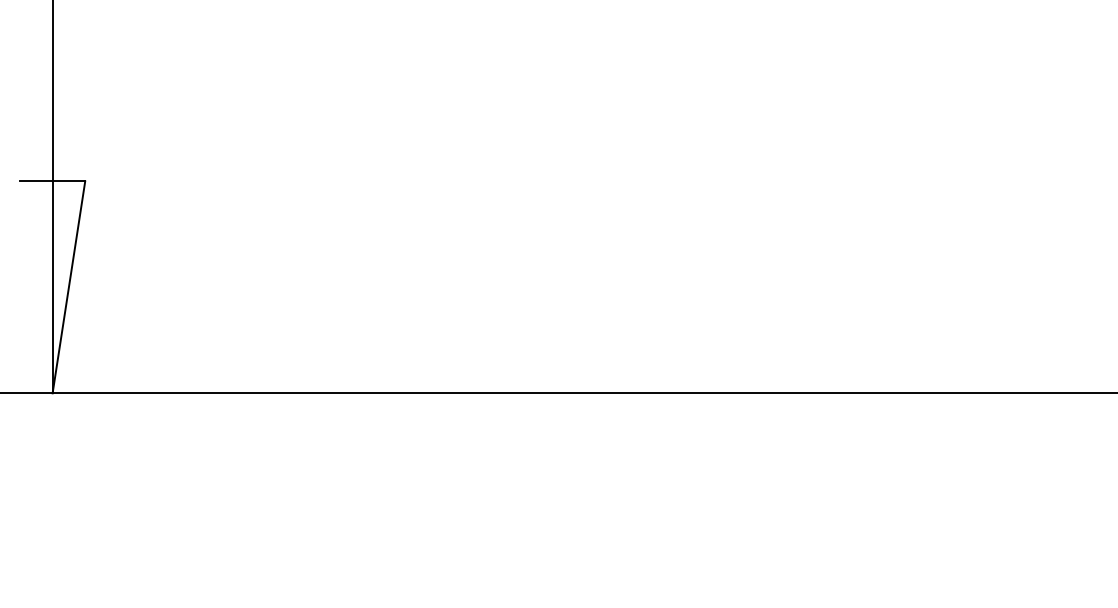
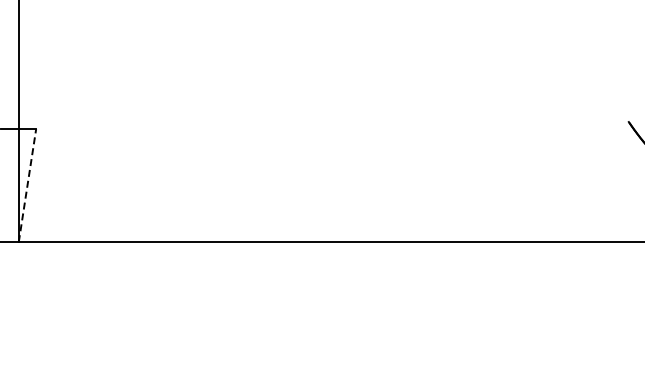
line: (68, 287) -> (27, 185), solid -> dashed

